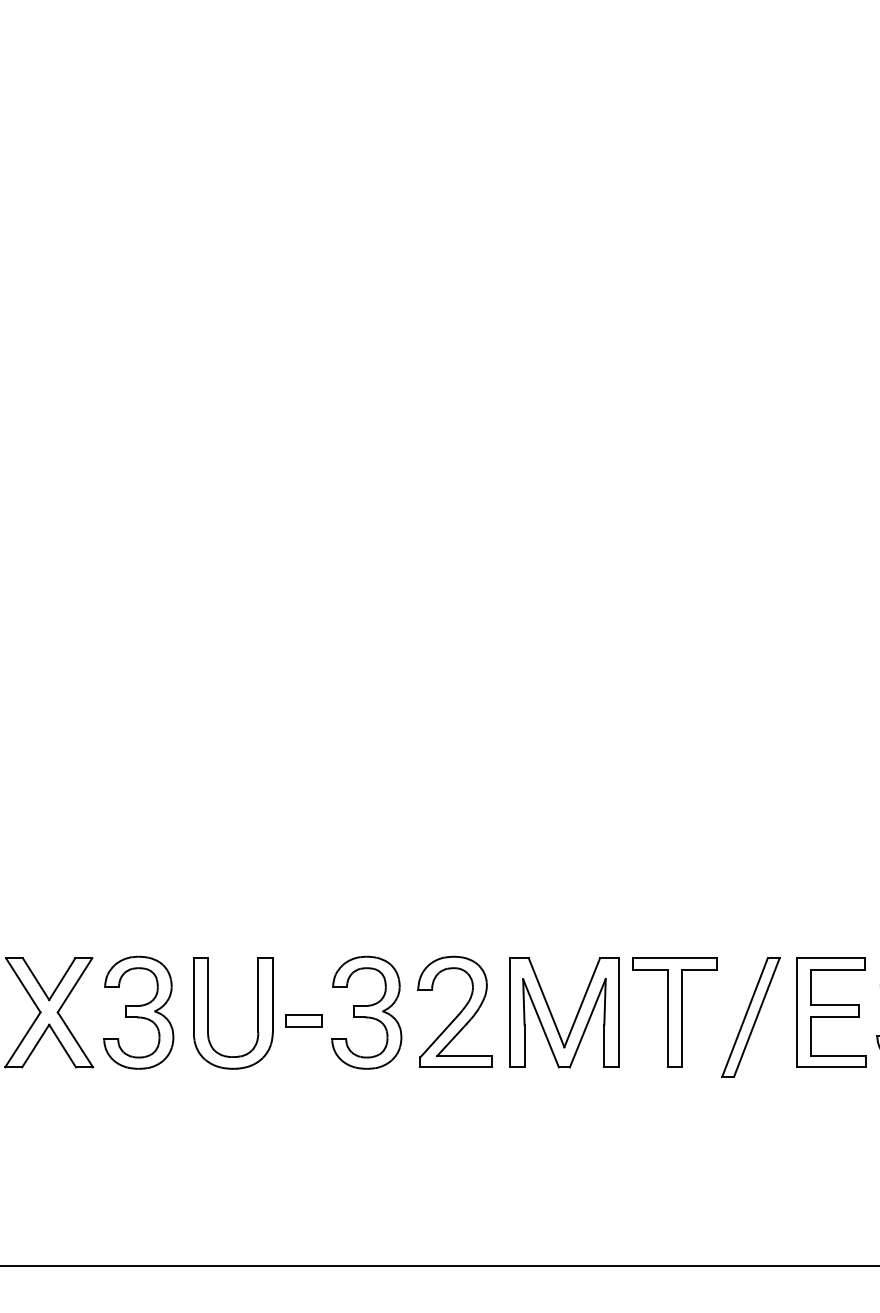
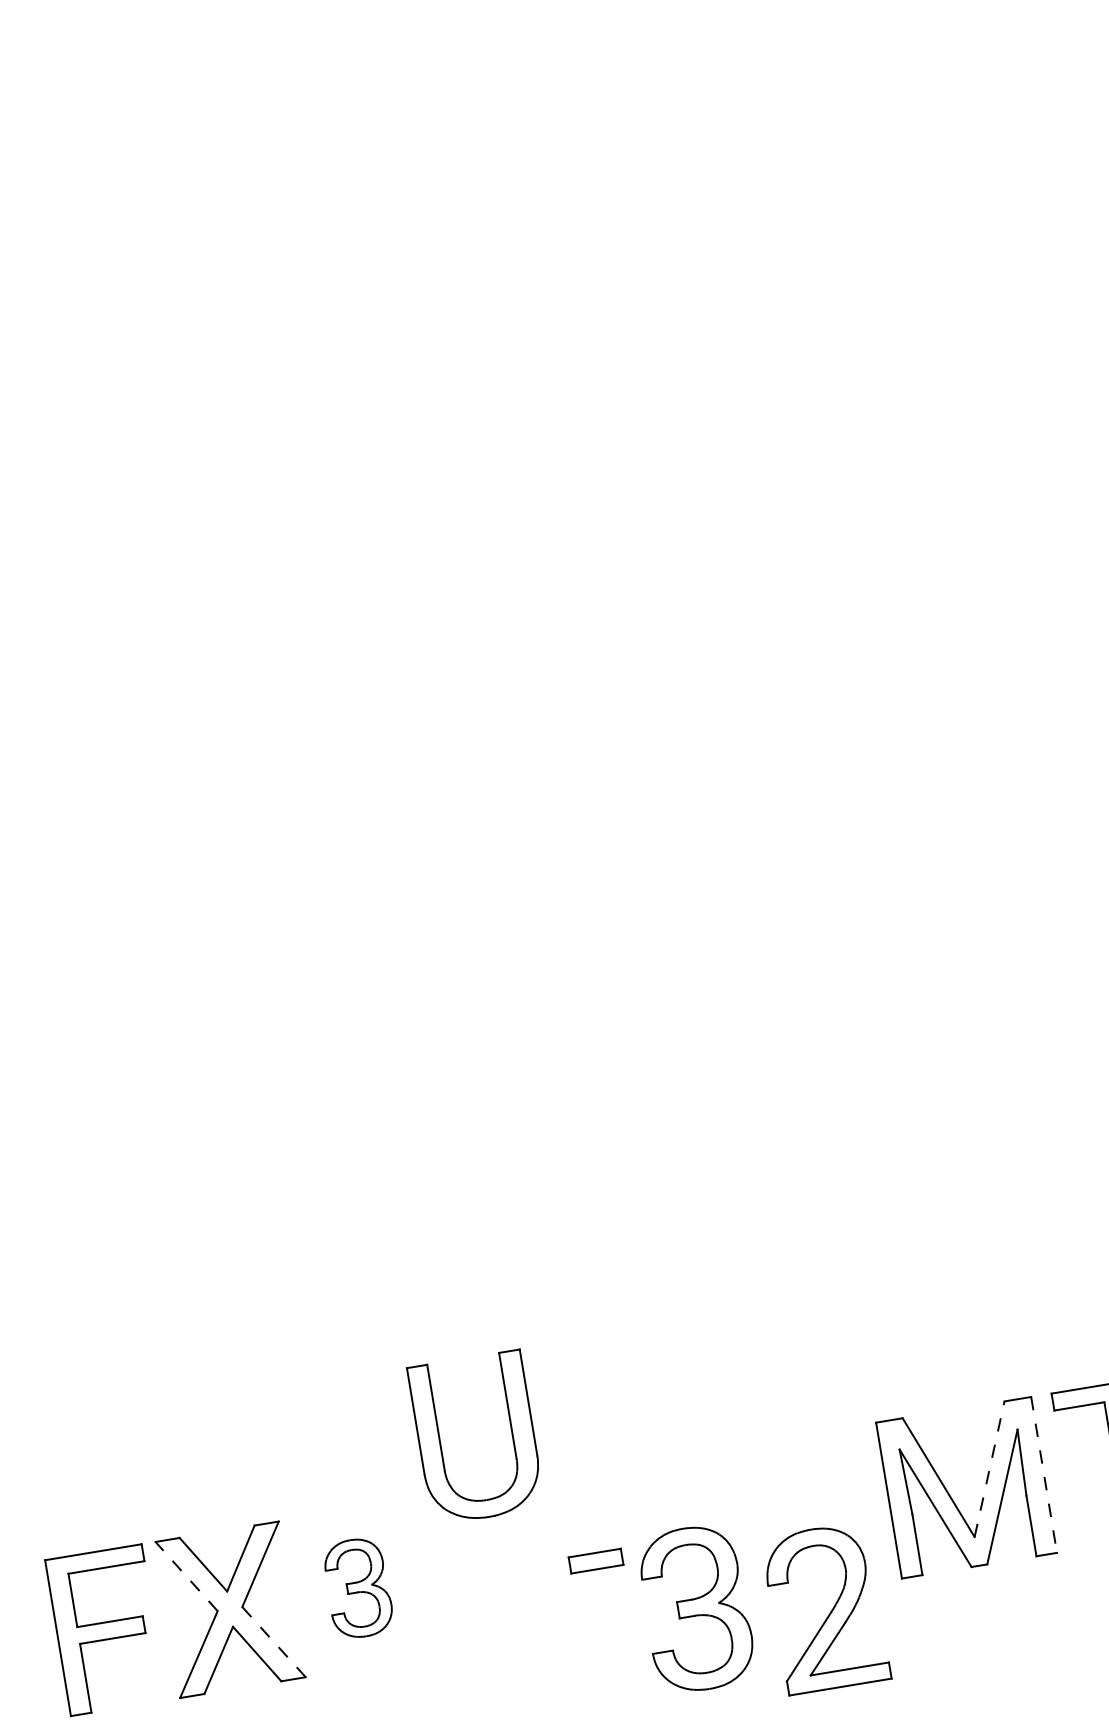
line: (23, 984) -> (186, 1575), solid -> dashed
line: (582, 1002) -> (989, 1468), solid -> dashed
part: (454, 1011) -> (824, 1607), moved
part: (138, 1012) -> (357, 1588), size x0.6
part: (366, 1012) -> (695, 1608), moved
line: (618, 1012) -> (1043, 1474), solid -> dashed
part: (257, 1013) -> (510, 1432), moved
line: (75, 1039) -> (274, 1641), solid -> dashed

